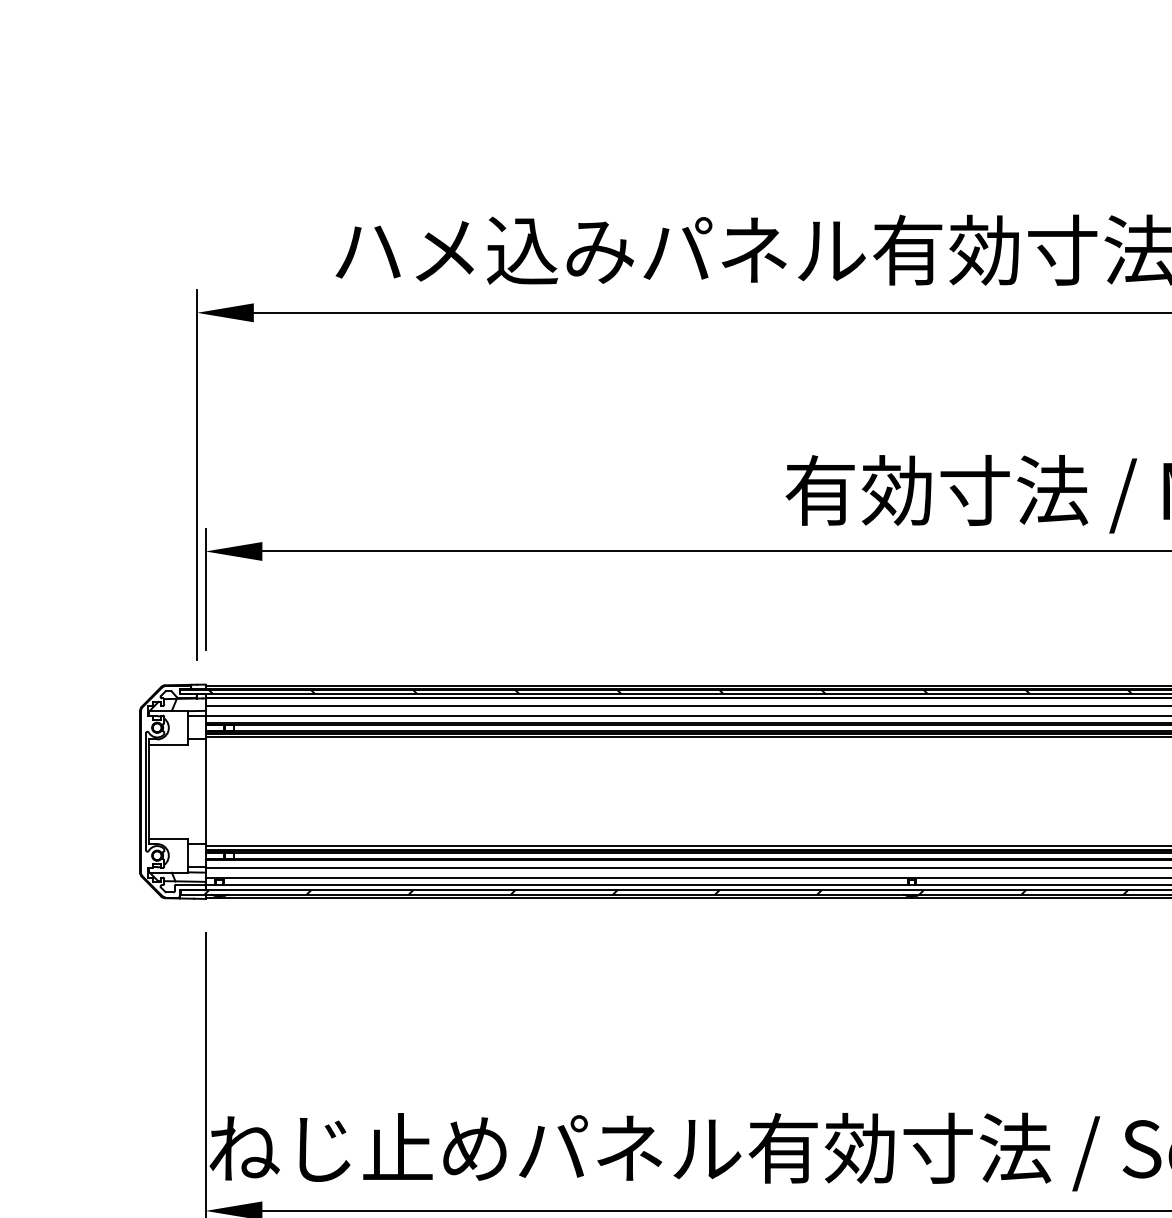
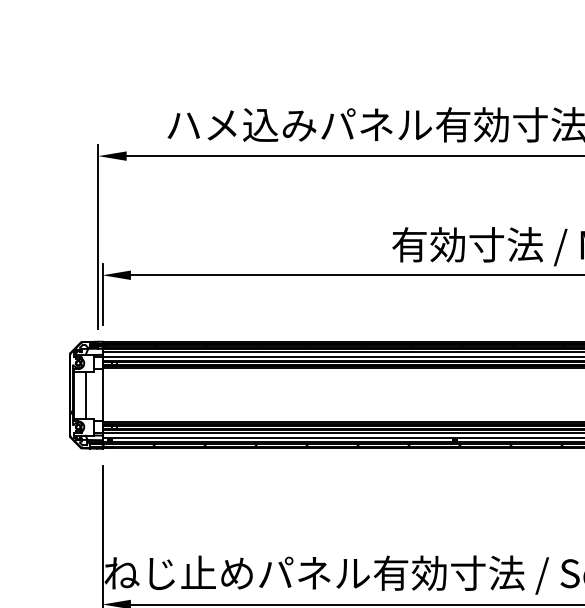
line: (171, 790) -> (85, 394), added
hatch: (159, 794) -> (79, 396), added

